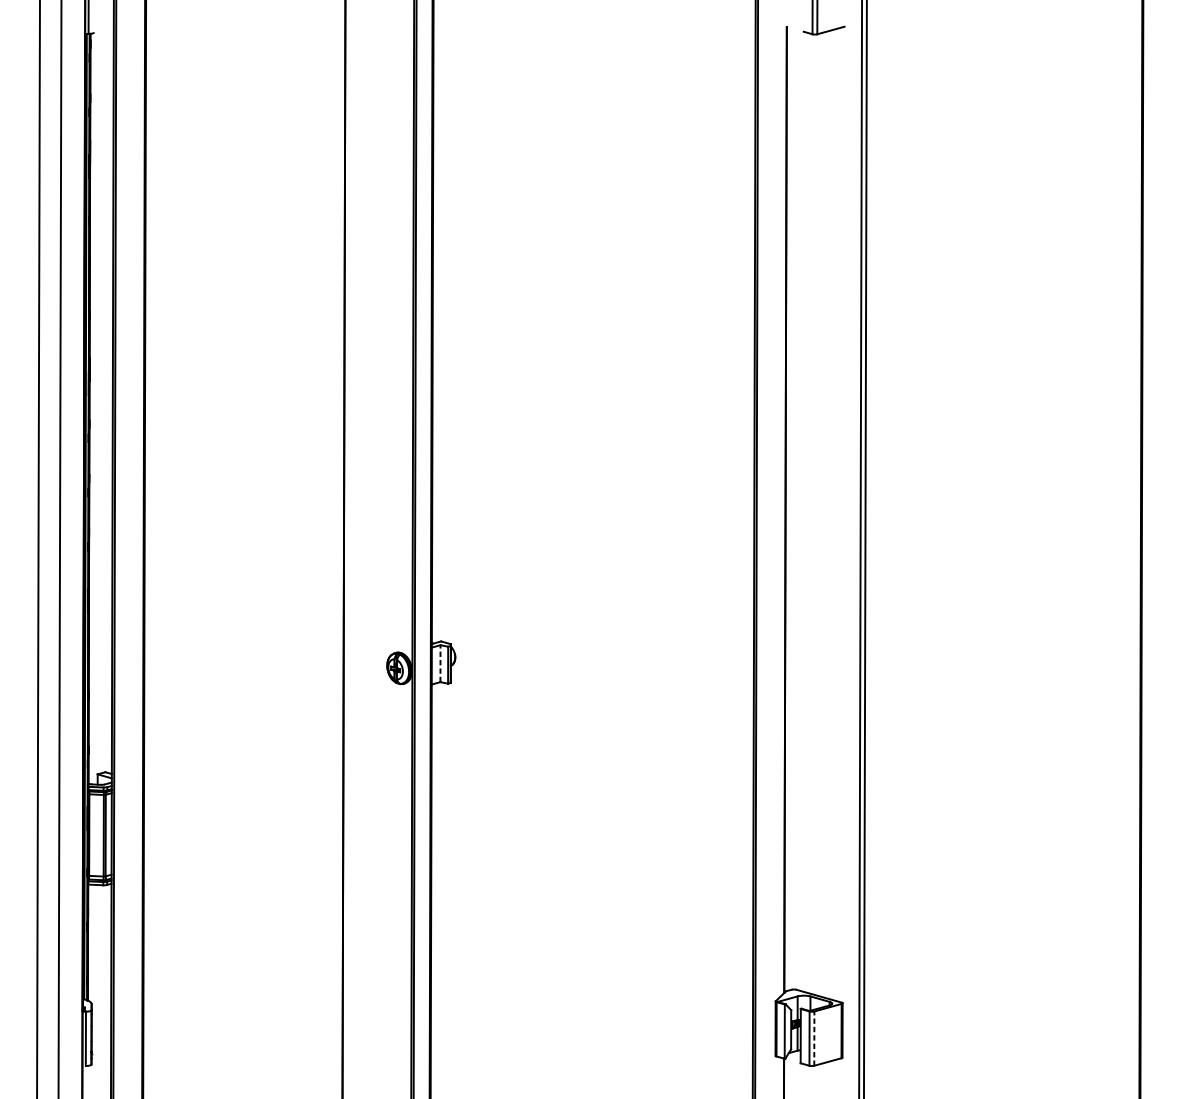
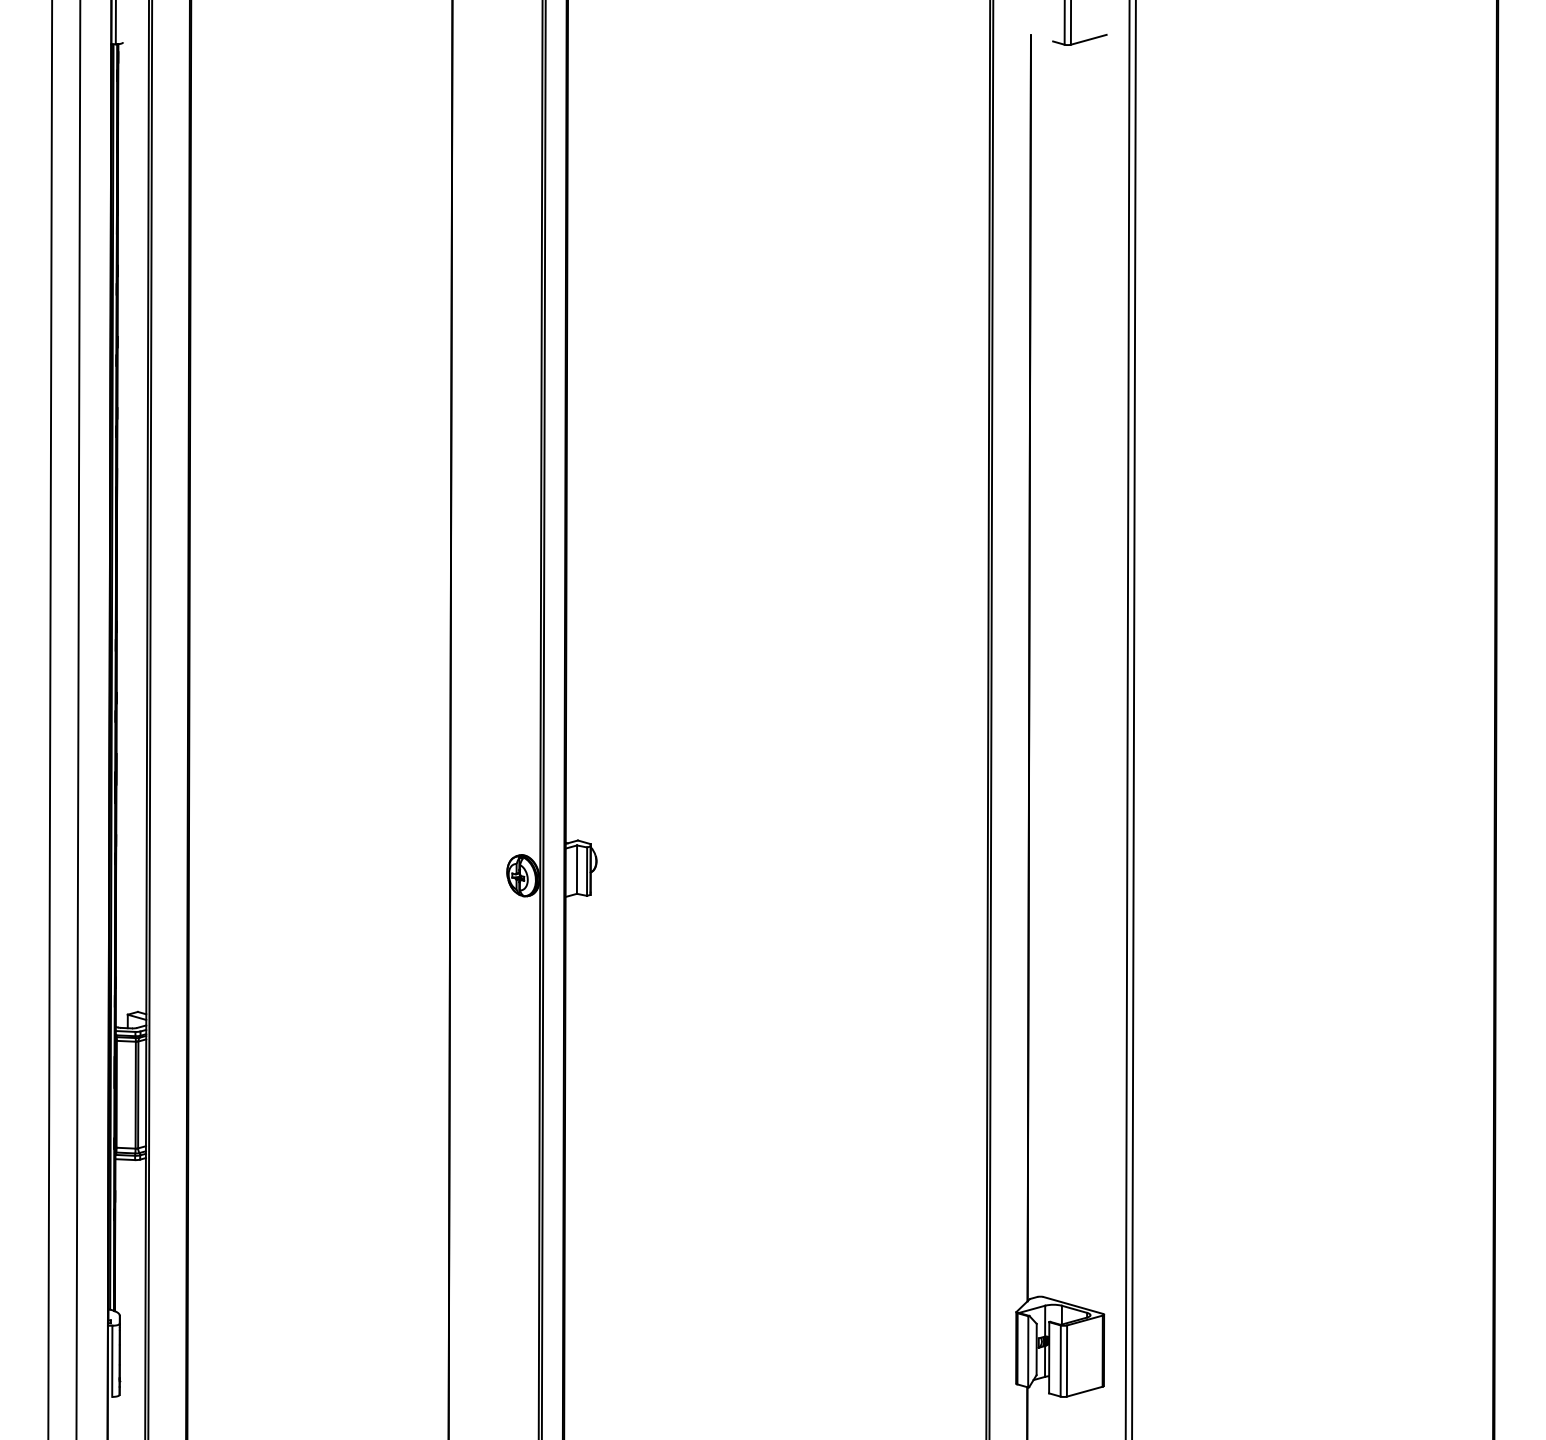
line: (440, 663) -> (577, 869), dashed -> solid
line: (814, 1038) -> (1067, 1361), dashed -> solid

